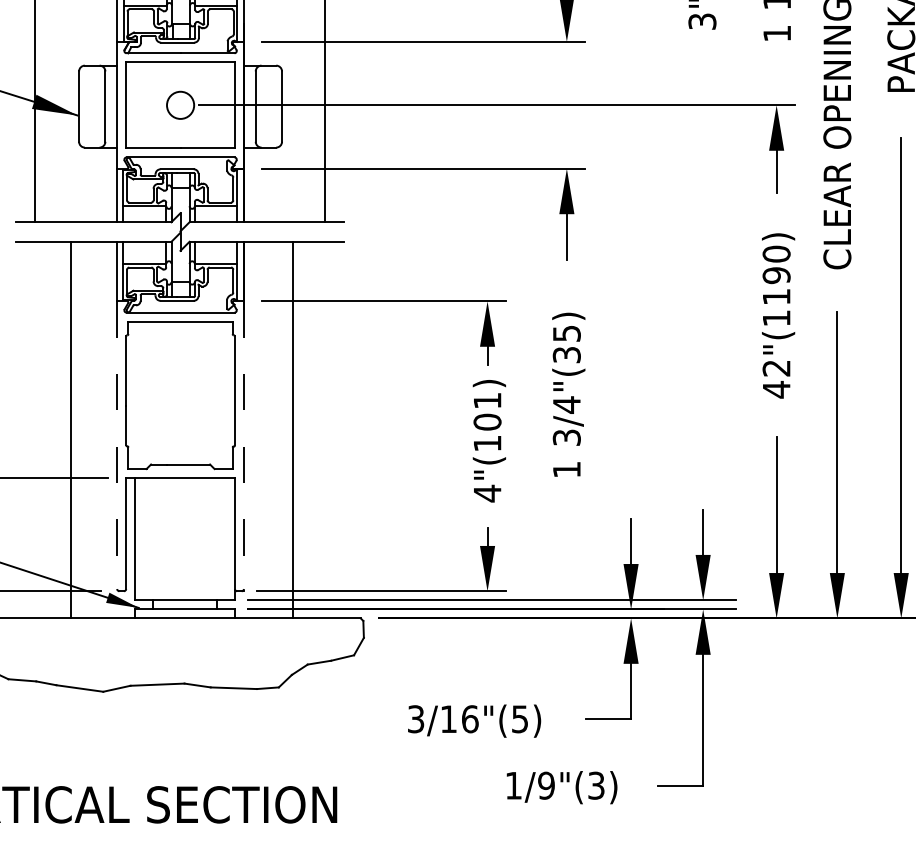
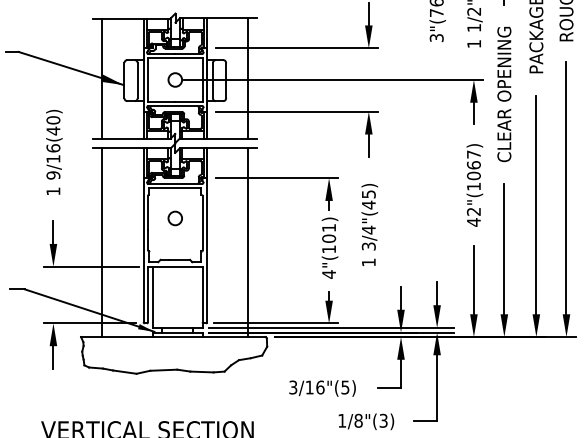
text: (775, 276) -> (473, 165), 42"(1190) -> 42"(1067)
text: (566, 353) -> (368, 204), 3/4"(35) -> 3/4"(45)
circle: (178, 381) -> (174, 218), added
line: (71, 429) -> (102, 242), moved
line: (292, 429) -> (247, 242), moved
line: (117, 445) -> (143, 250), dashed -> solid
line: (244, 445) -> (207, 250), dashed -> solid
text: (546, 785) -> (358, 420), 1/9"(3) -> 1/8"(3)

